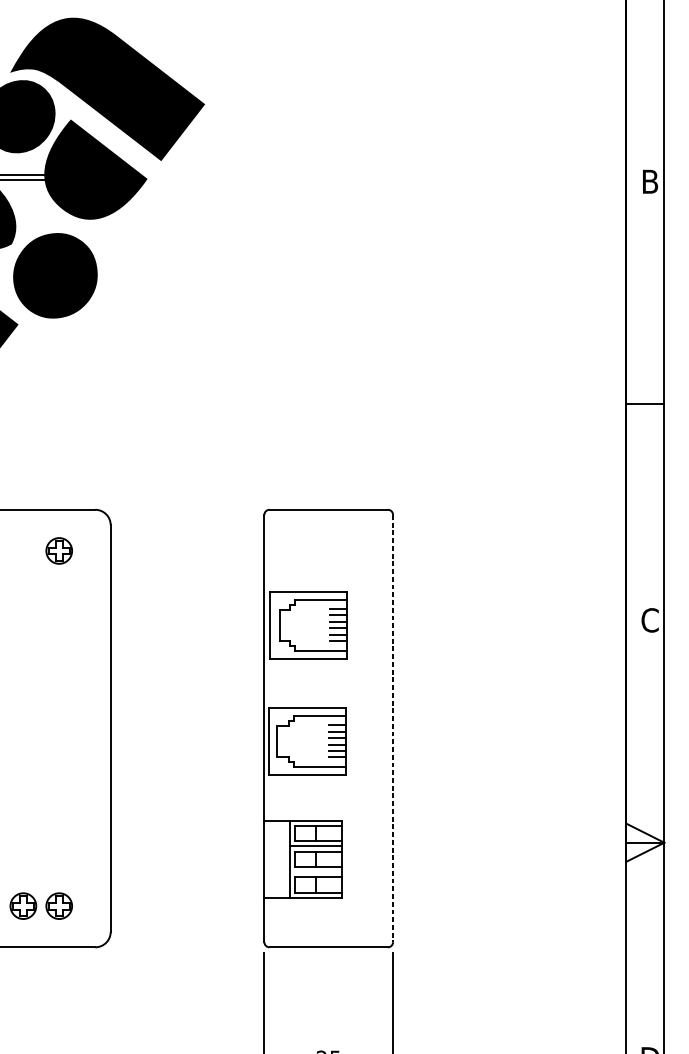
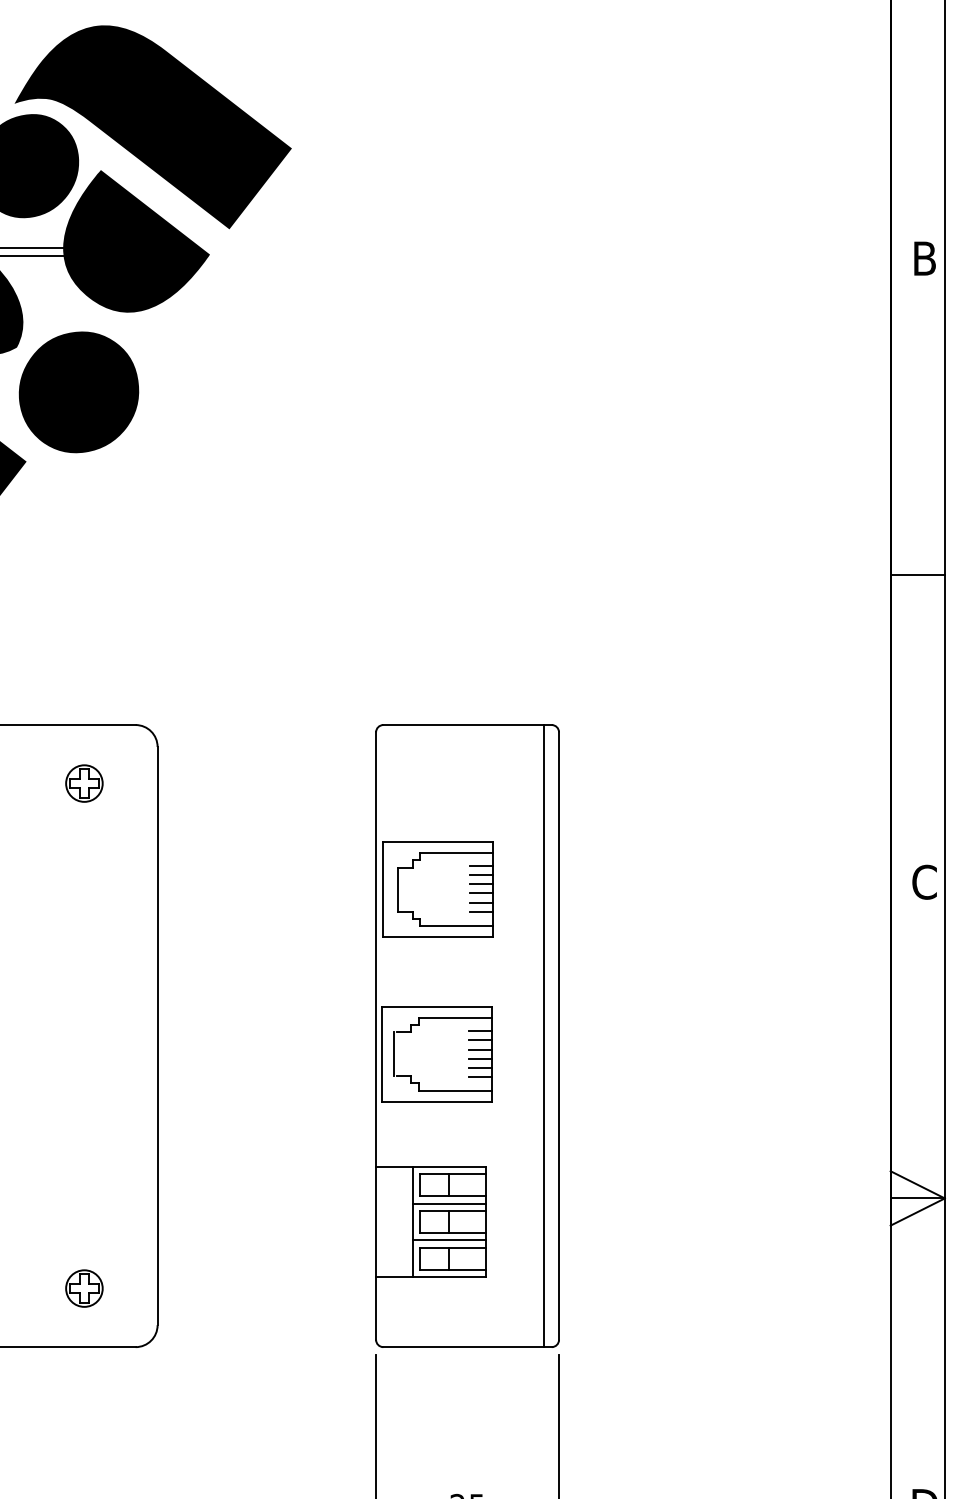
line: (382, 728) -> (544, 1036), added
line: (393, 728) -> (559, 1036), dashed -> solid
line: (315, 872) -> (448, 1240), added
part: (23, 906) -> (33, 1288), removed

